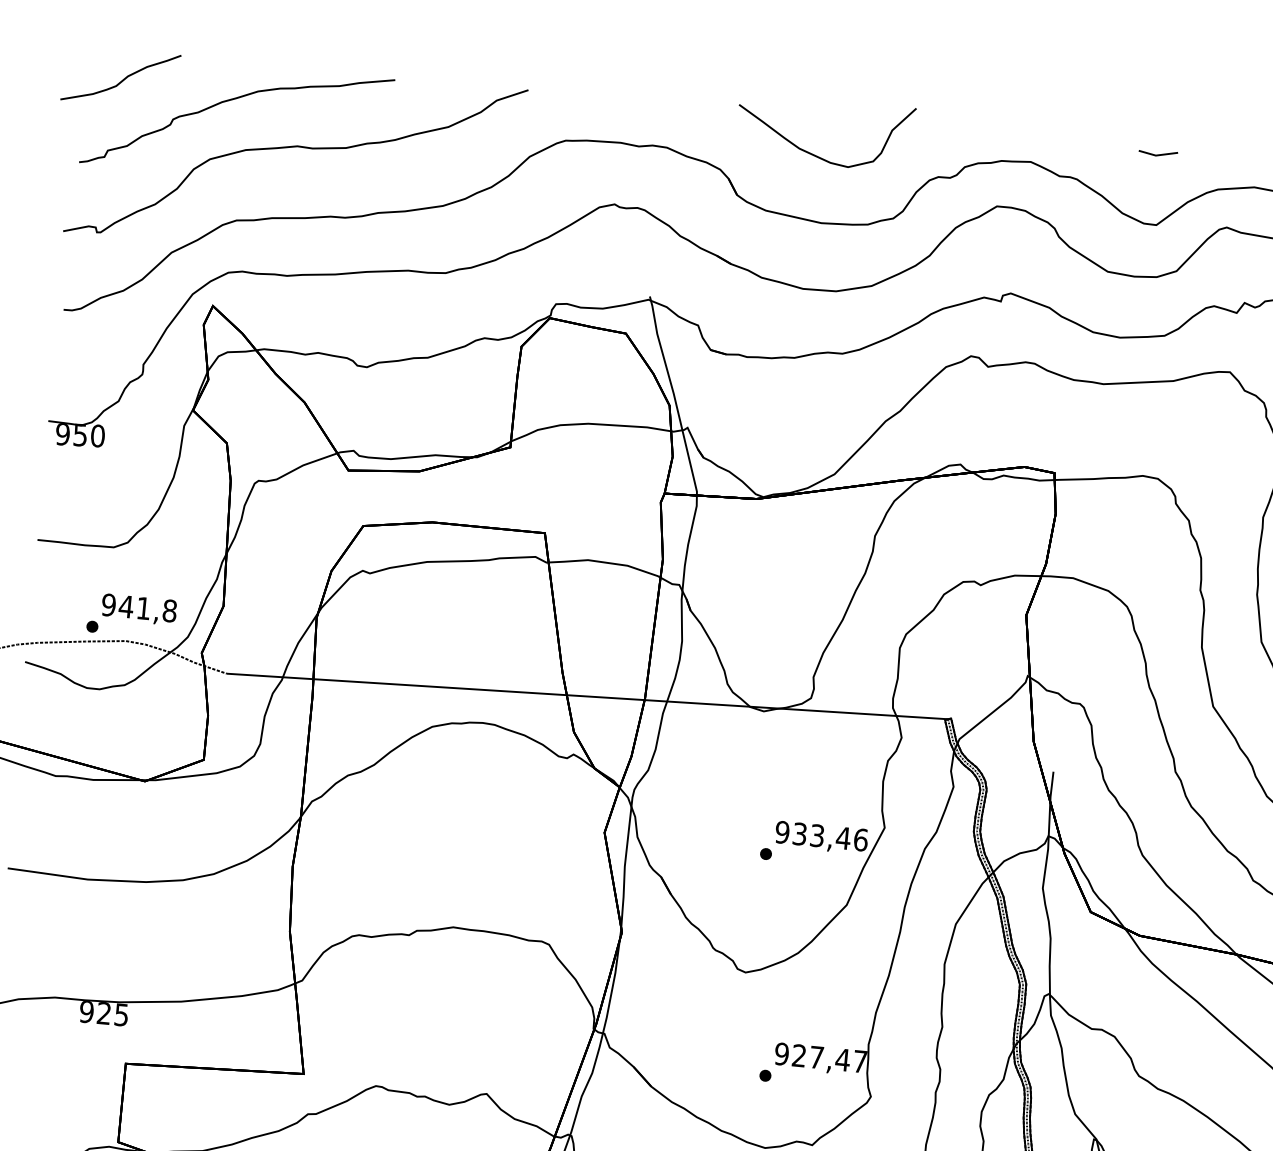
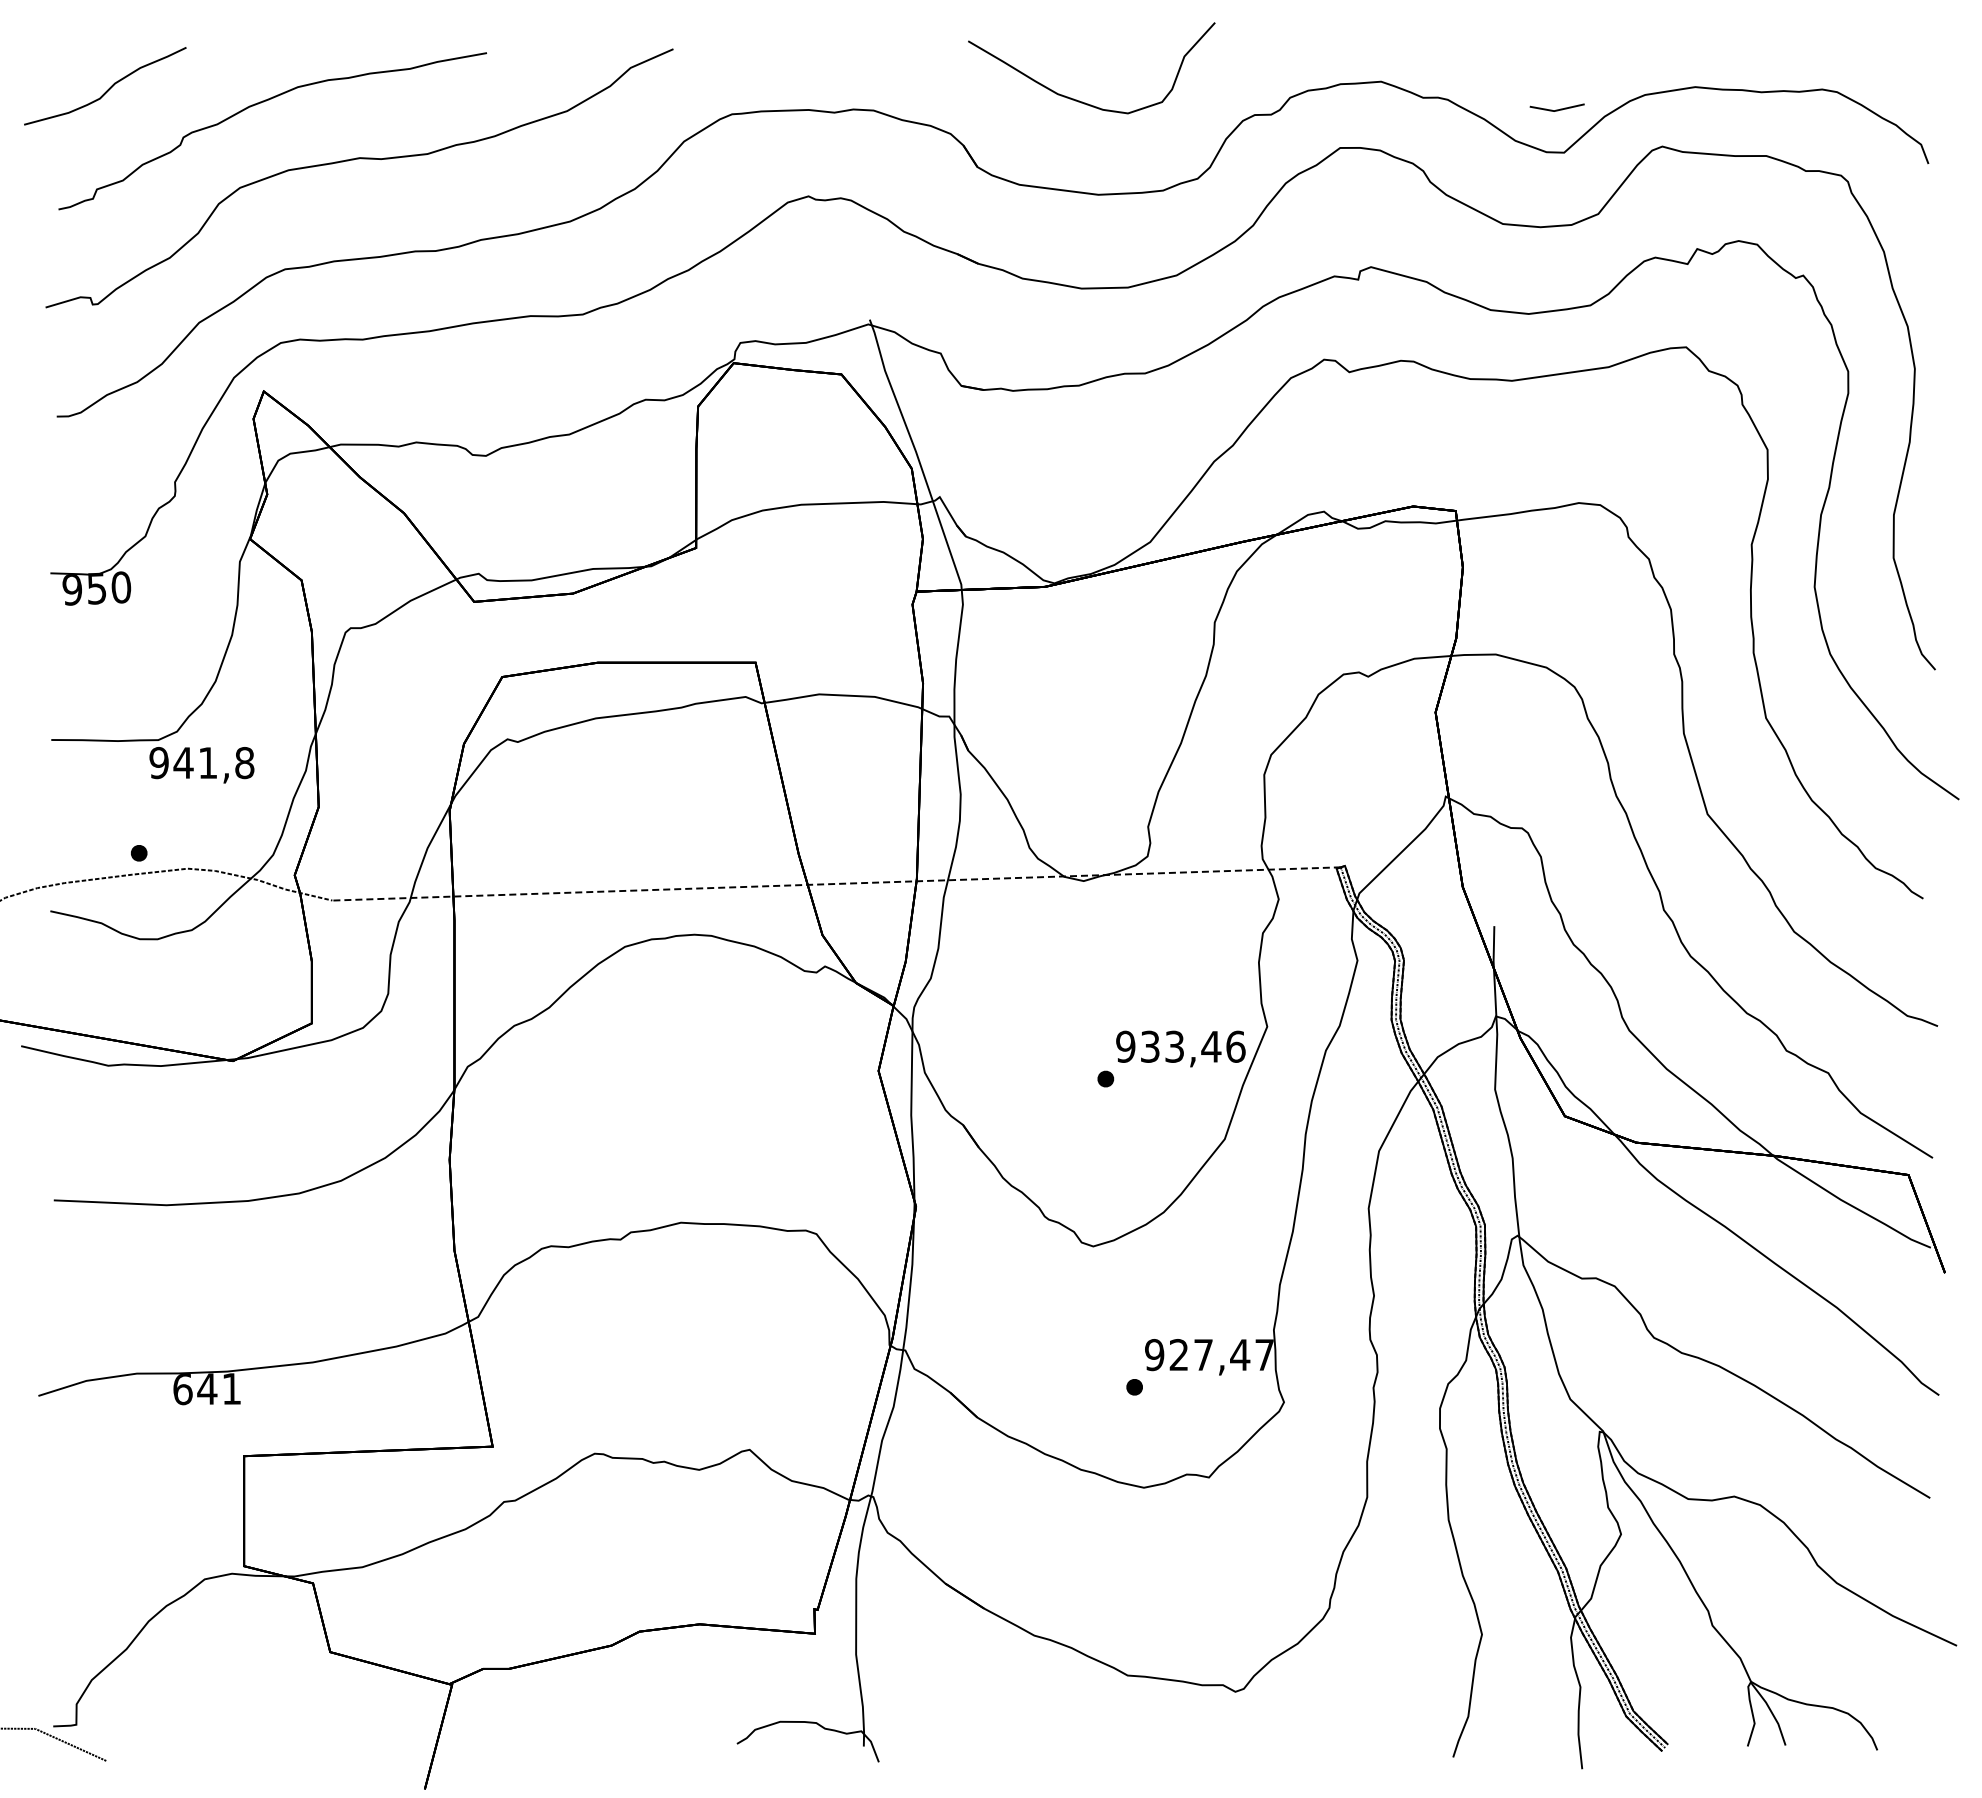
line: (1157, 154) -> (1556, 109), moved
text: (138, 609) -> (201, 765), moved
line: (587, 696) -> (836, 883), solid -> dashed
text: (103, 1013) -> (206, 1389), 925 -> 641

